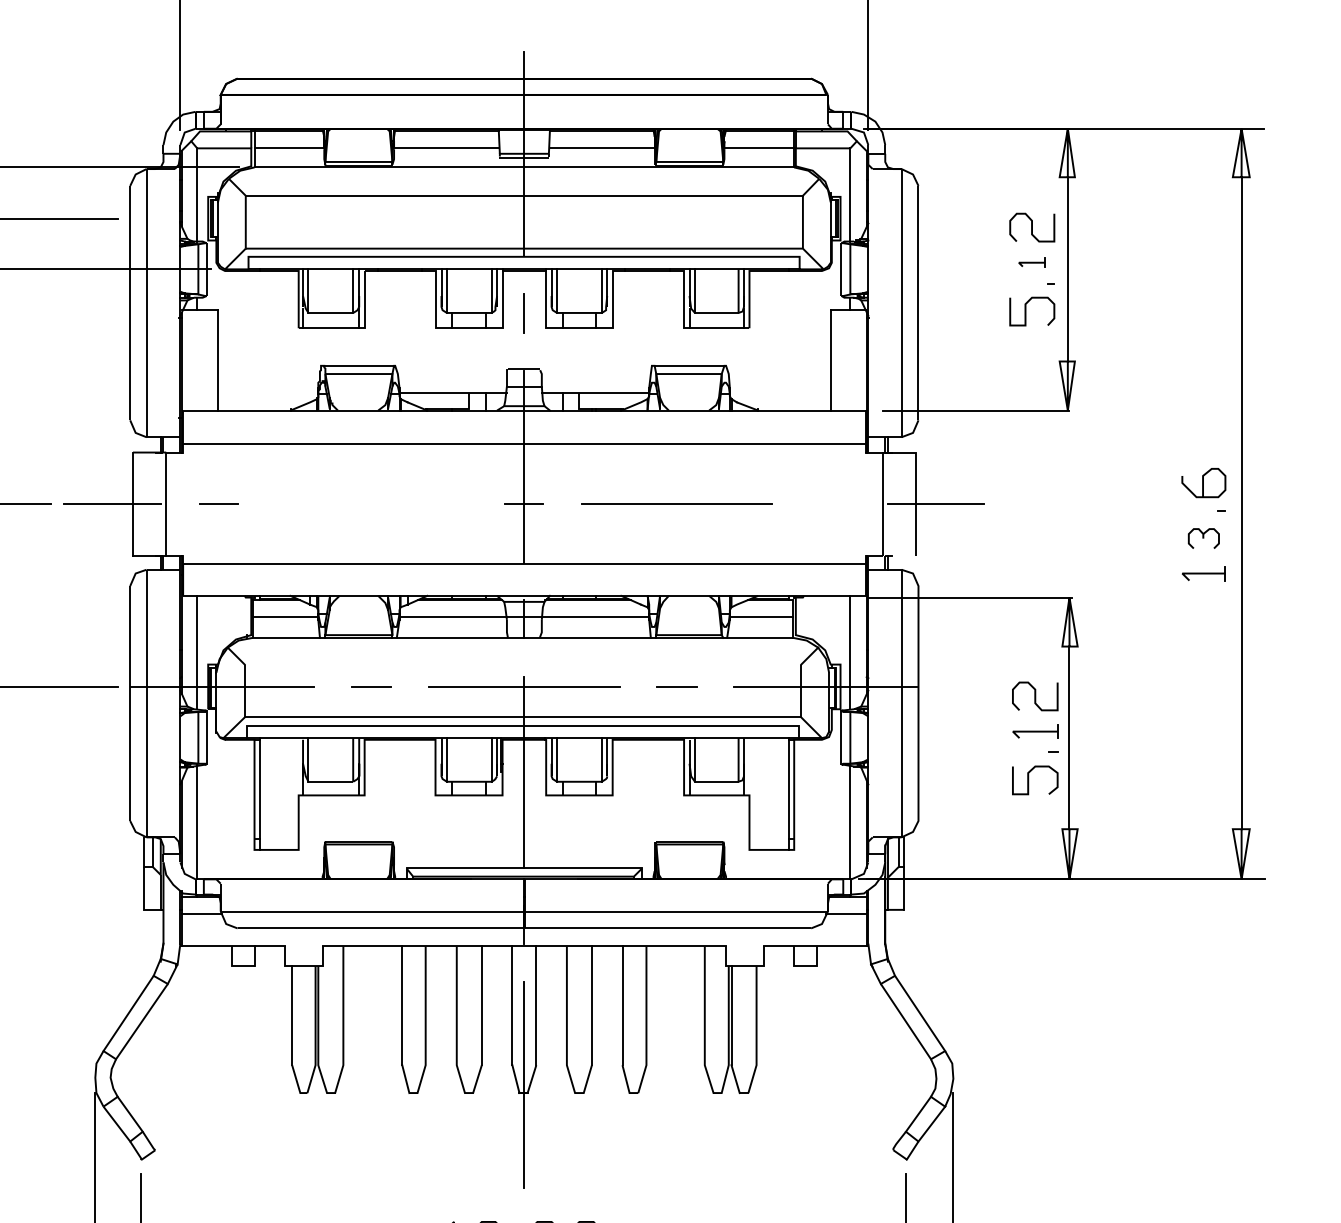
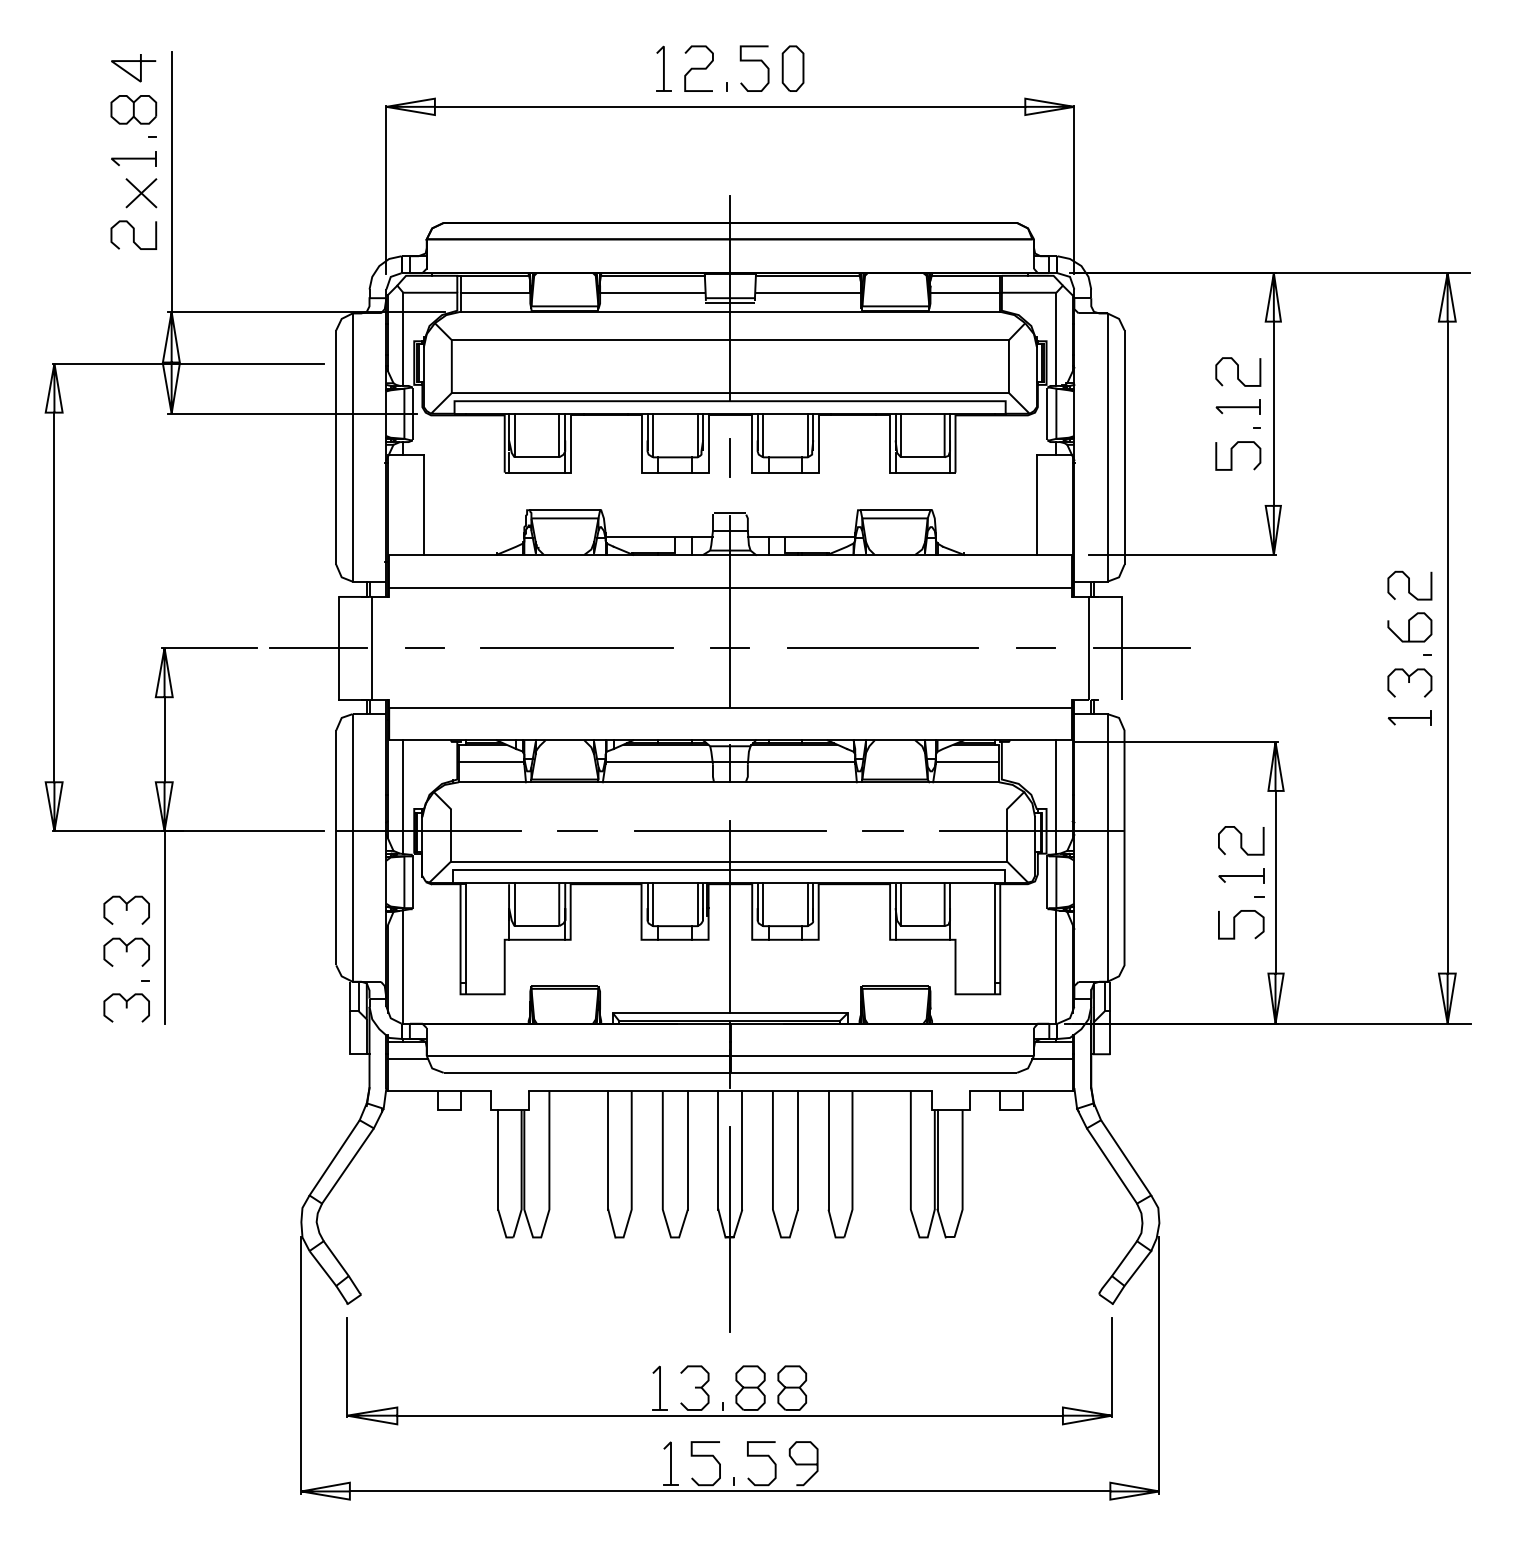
part: (1031, 262) -> (1237, 406), size x1.67
curve: (1203, 441) -> (1409, 585), added
line: (370, 504) -> (576, 648), added
line: (829, 504) -> (1035, 648), added
part: (1203, 538) -> (1409, 682), size x1.43

